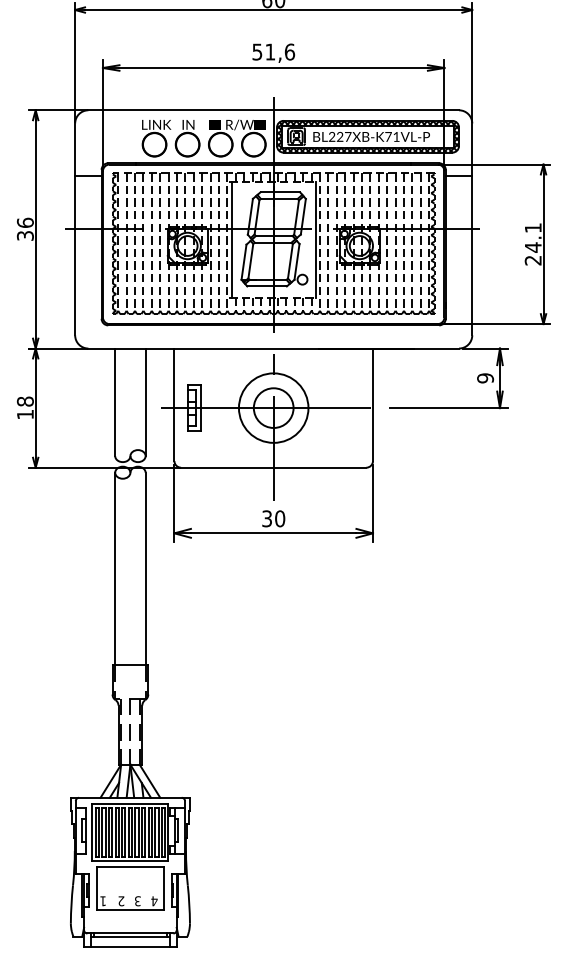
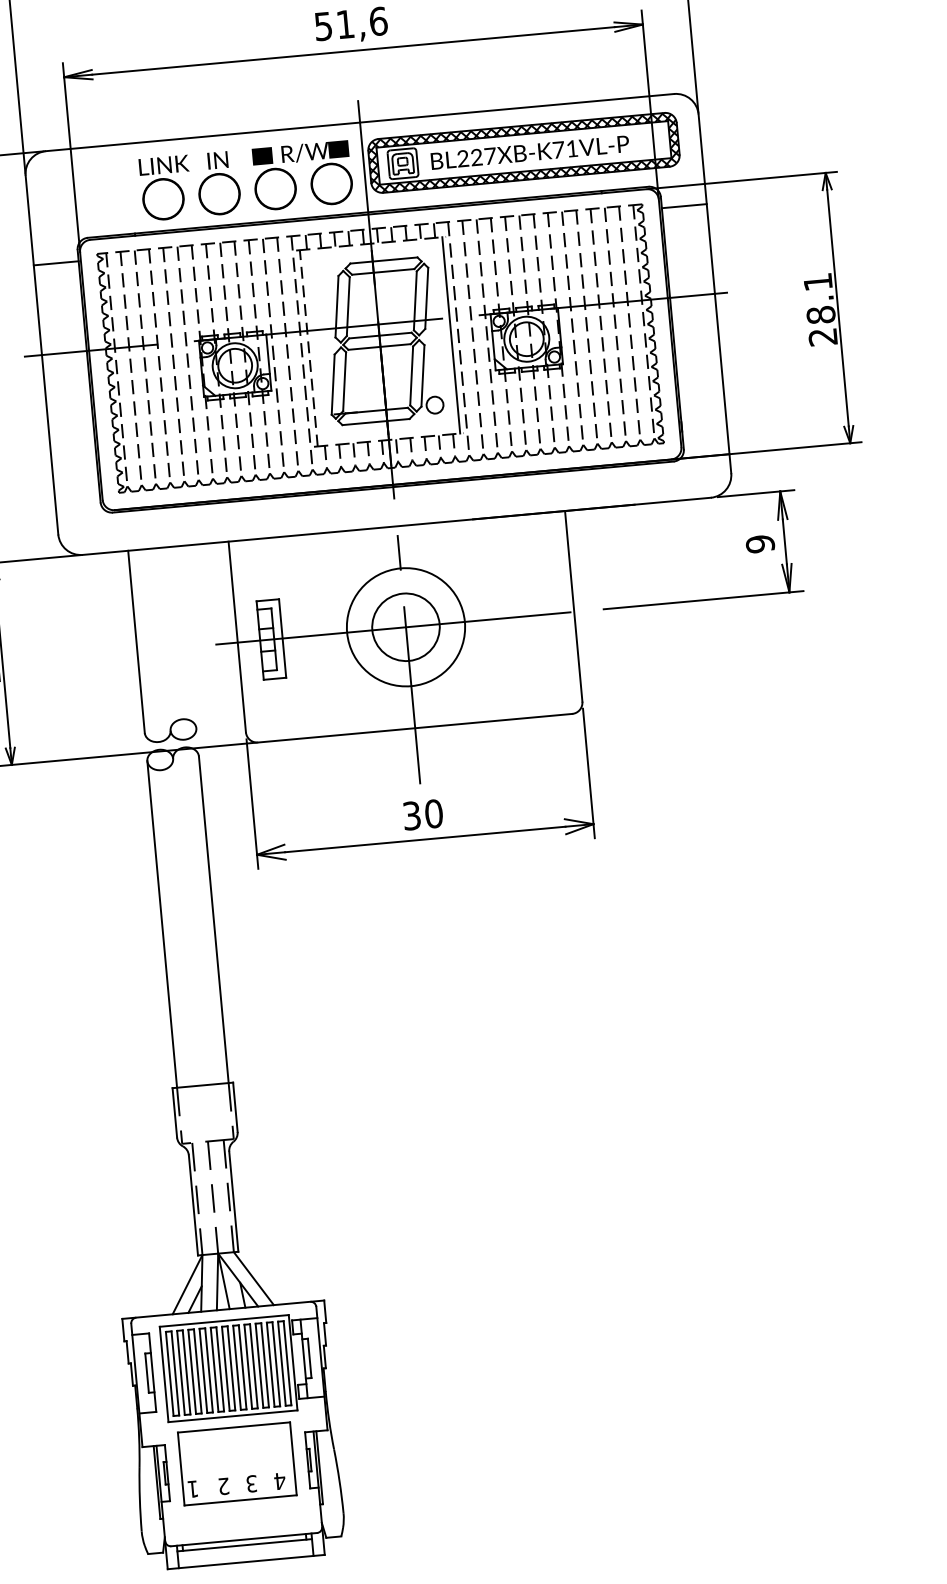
line: (231, 239) -> (308, 348), solid -> dashed
text: (532, 247) -> (819, 315), 24.1 -> 28.1
line: (145, 402) -> (187, 637), removed

